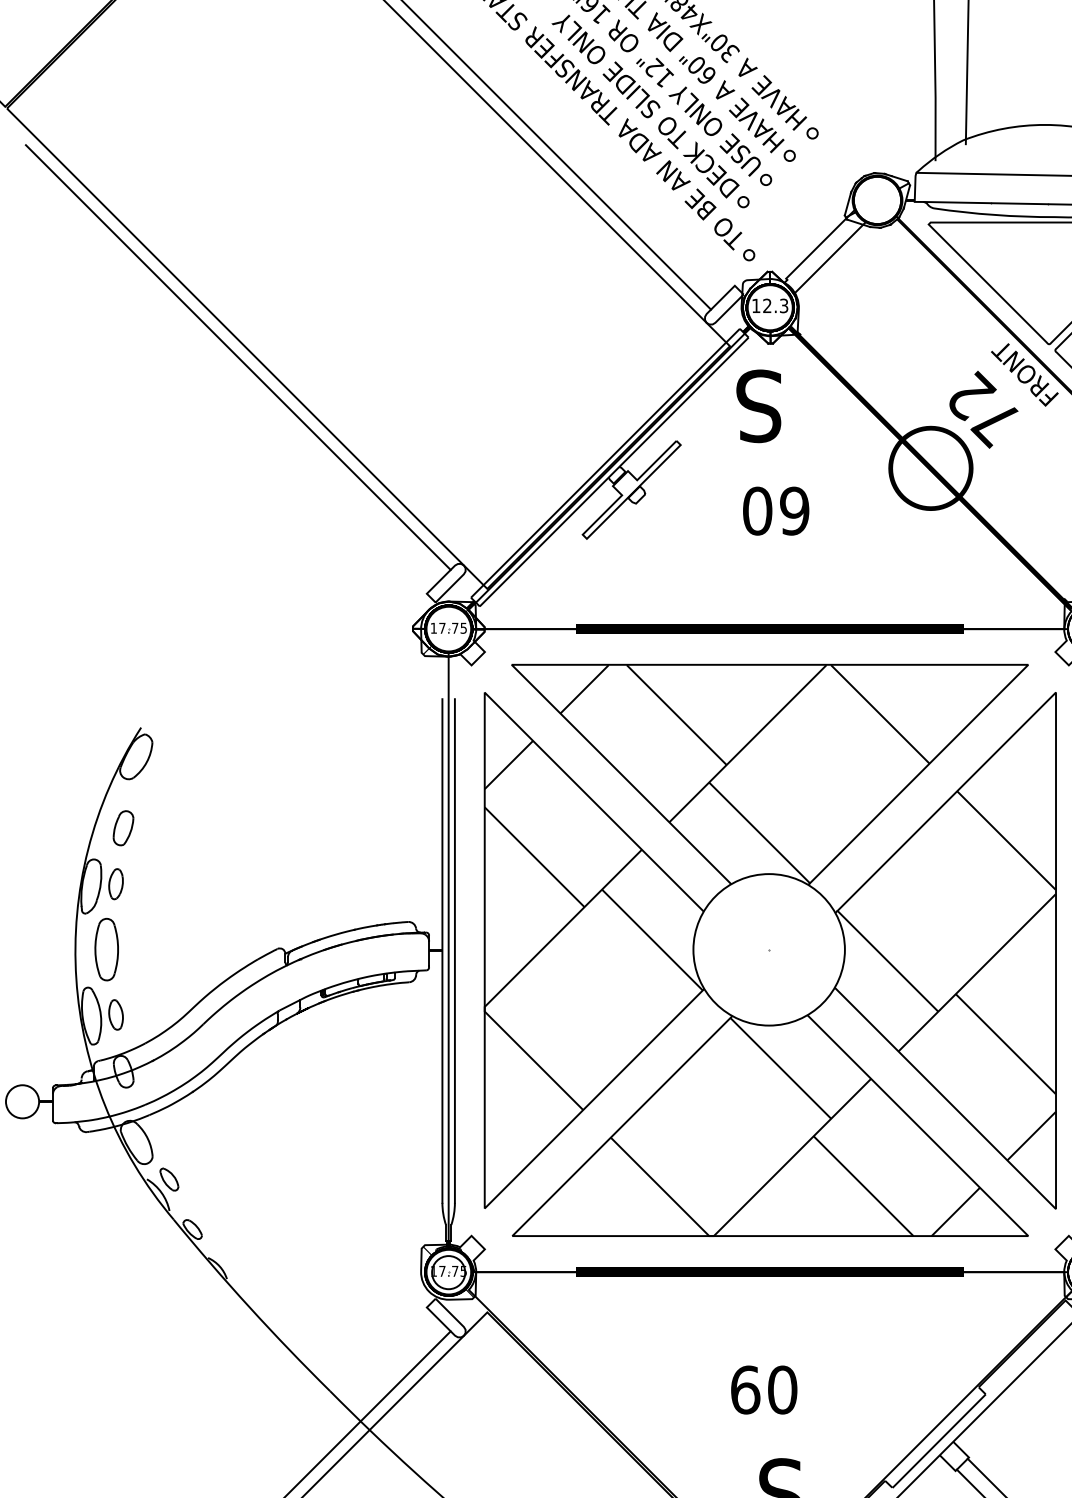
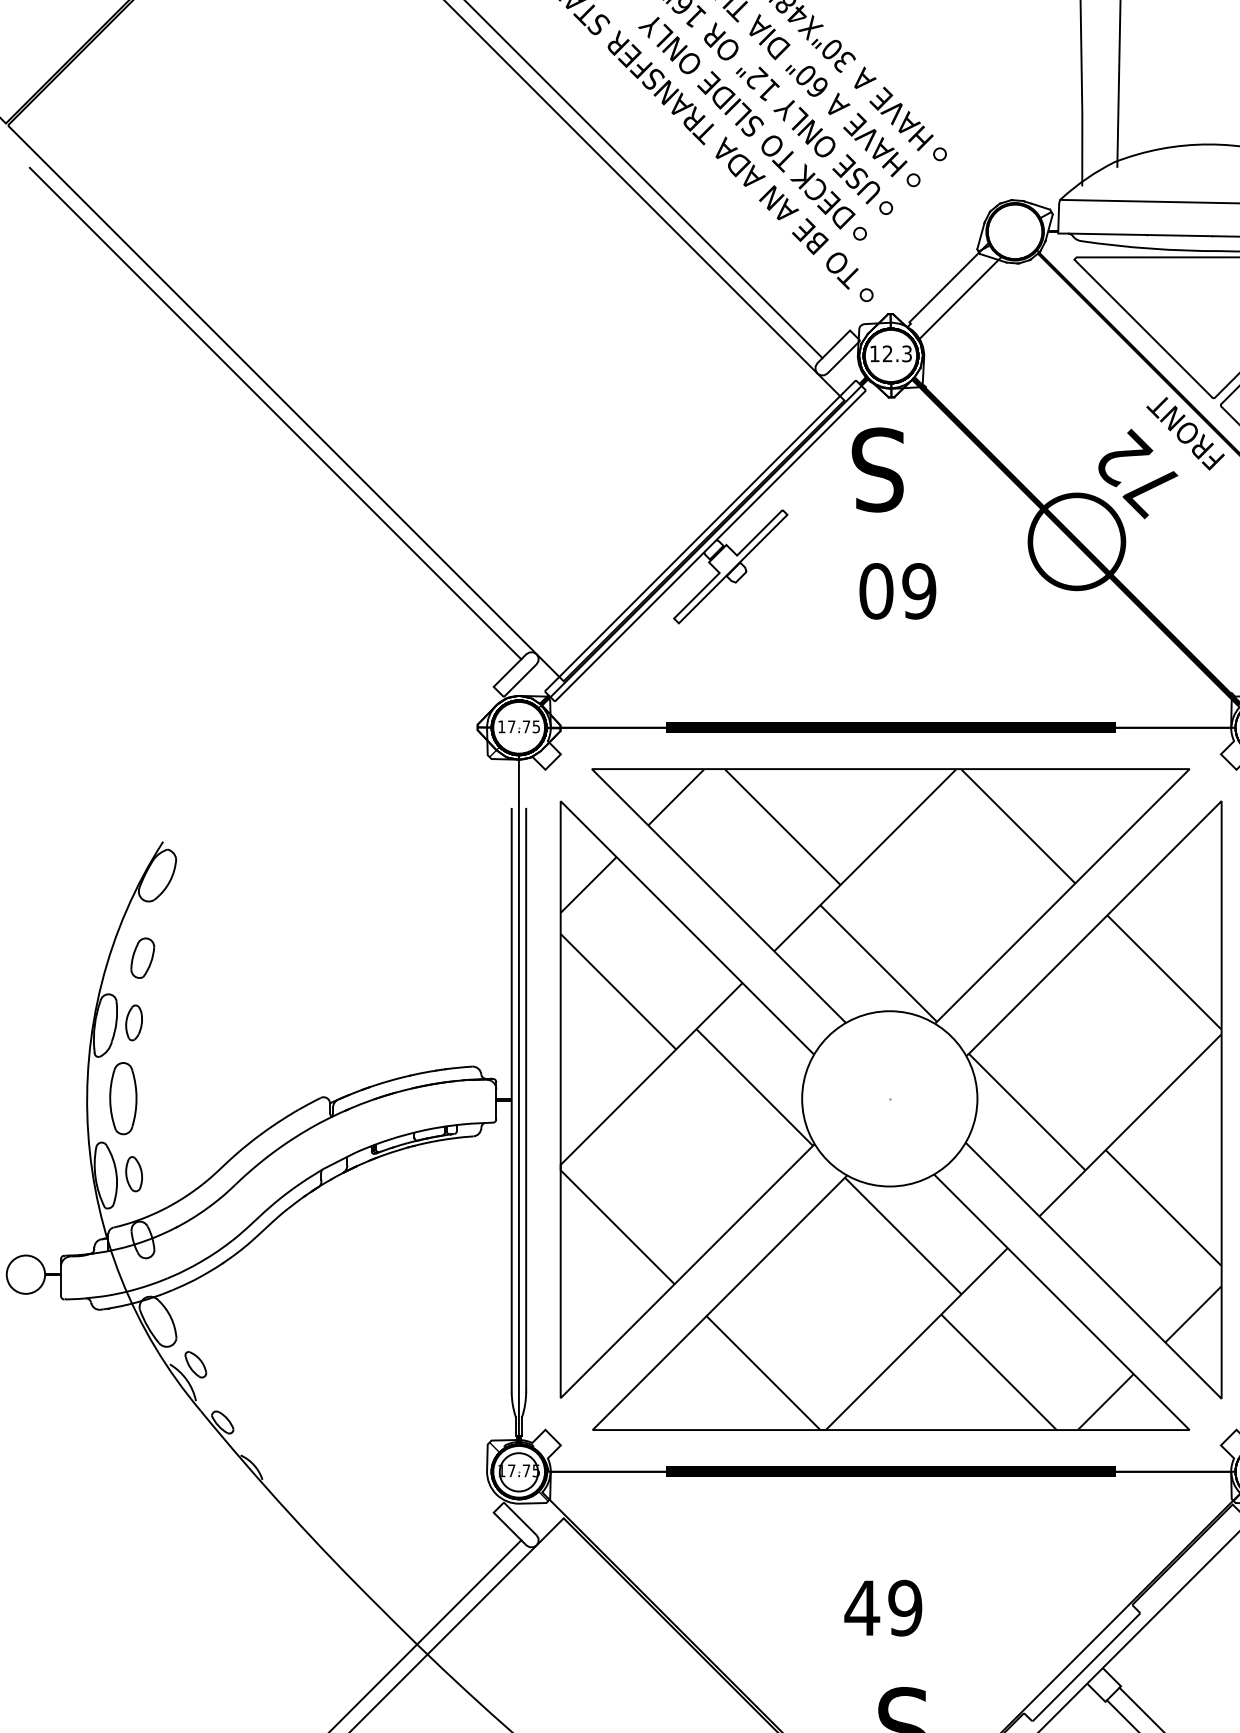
text: (763, 1389) -> (883, 1607), 60 -> 49

